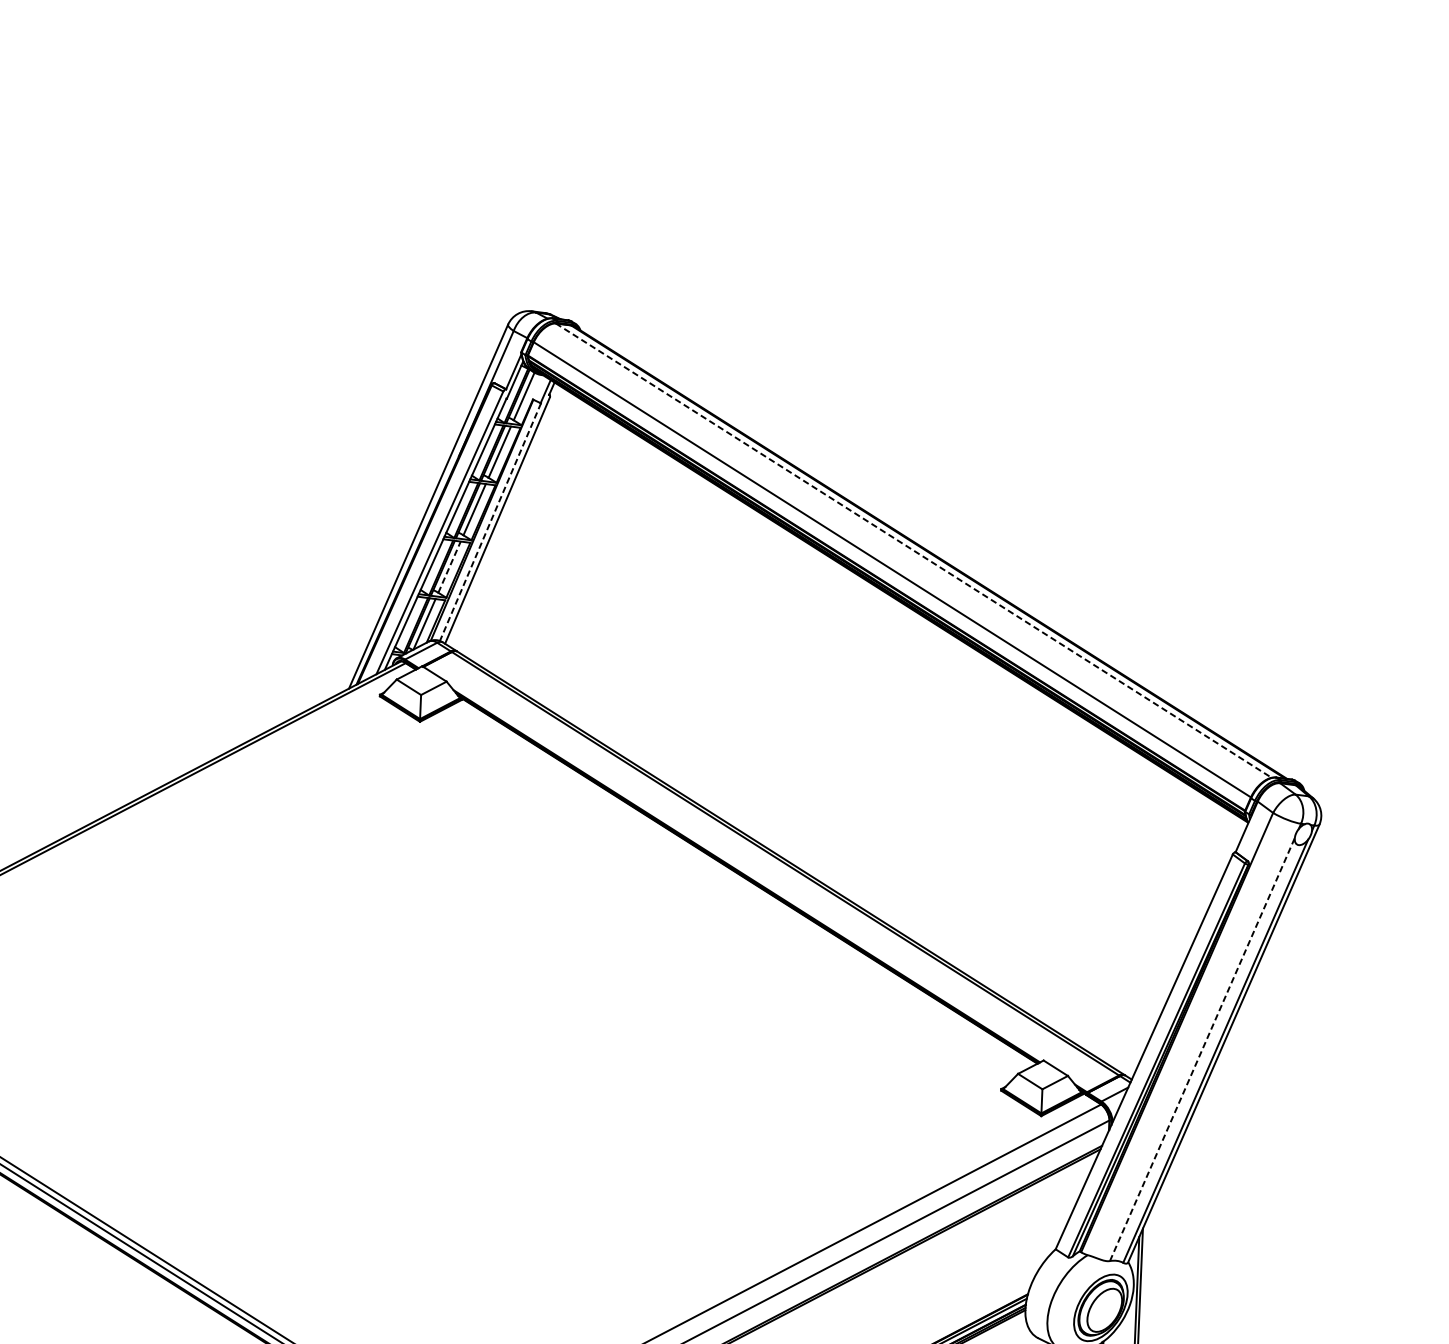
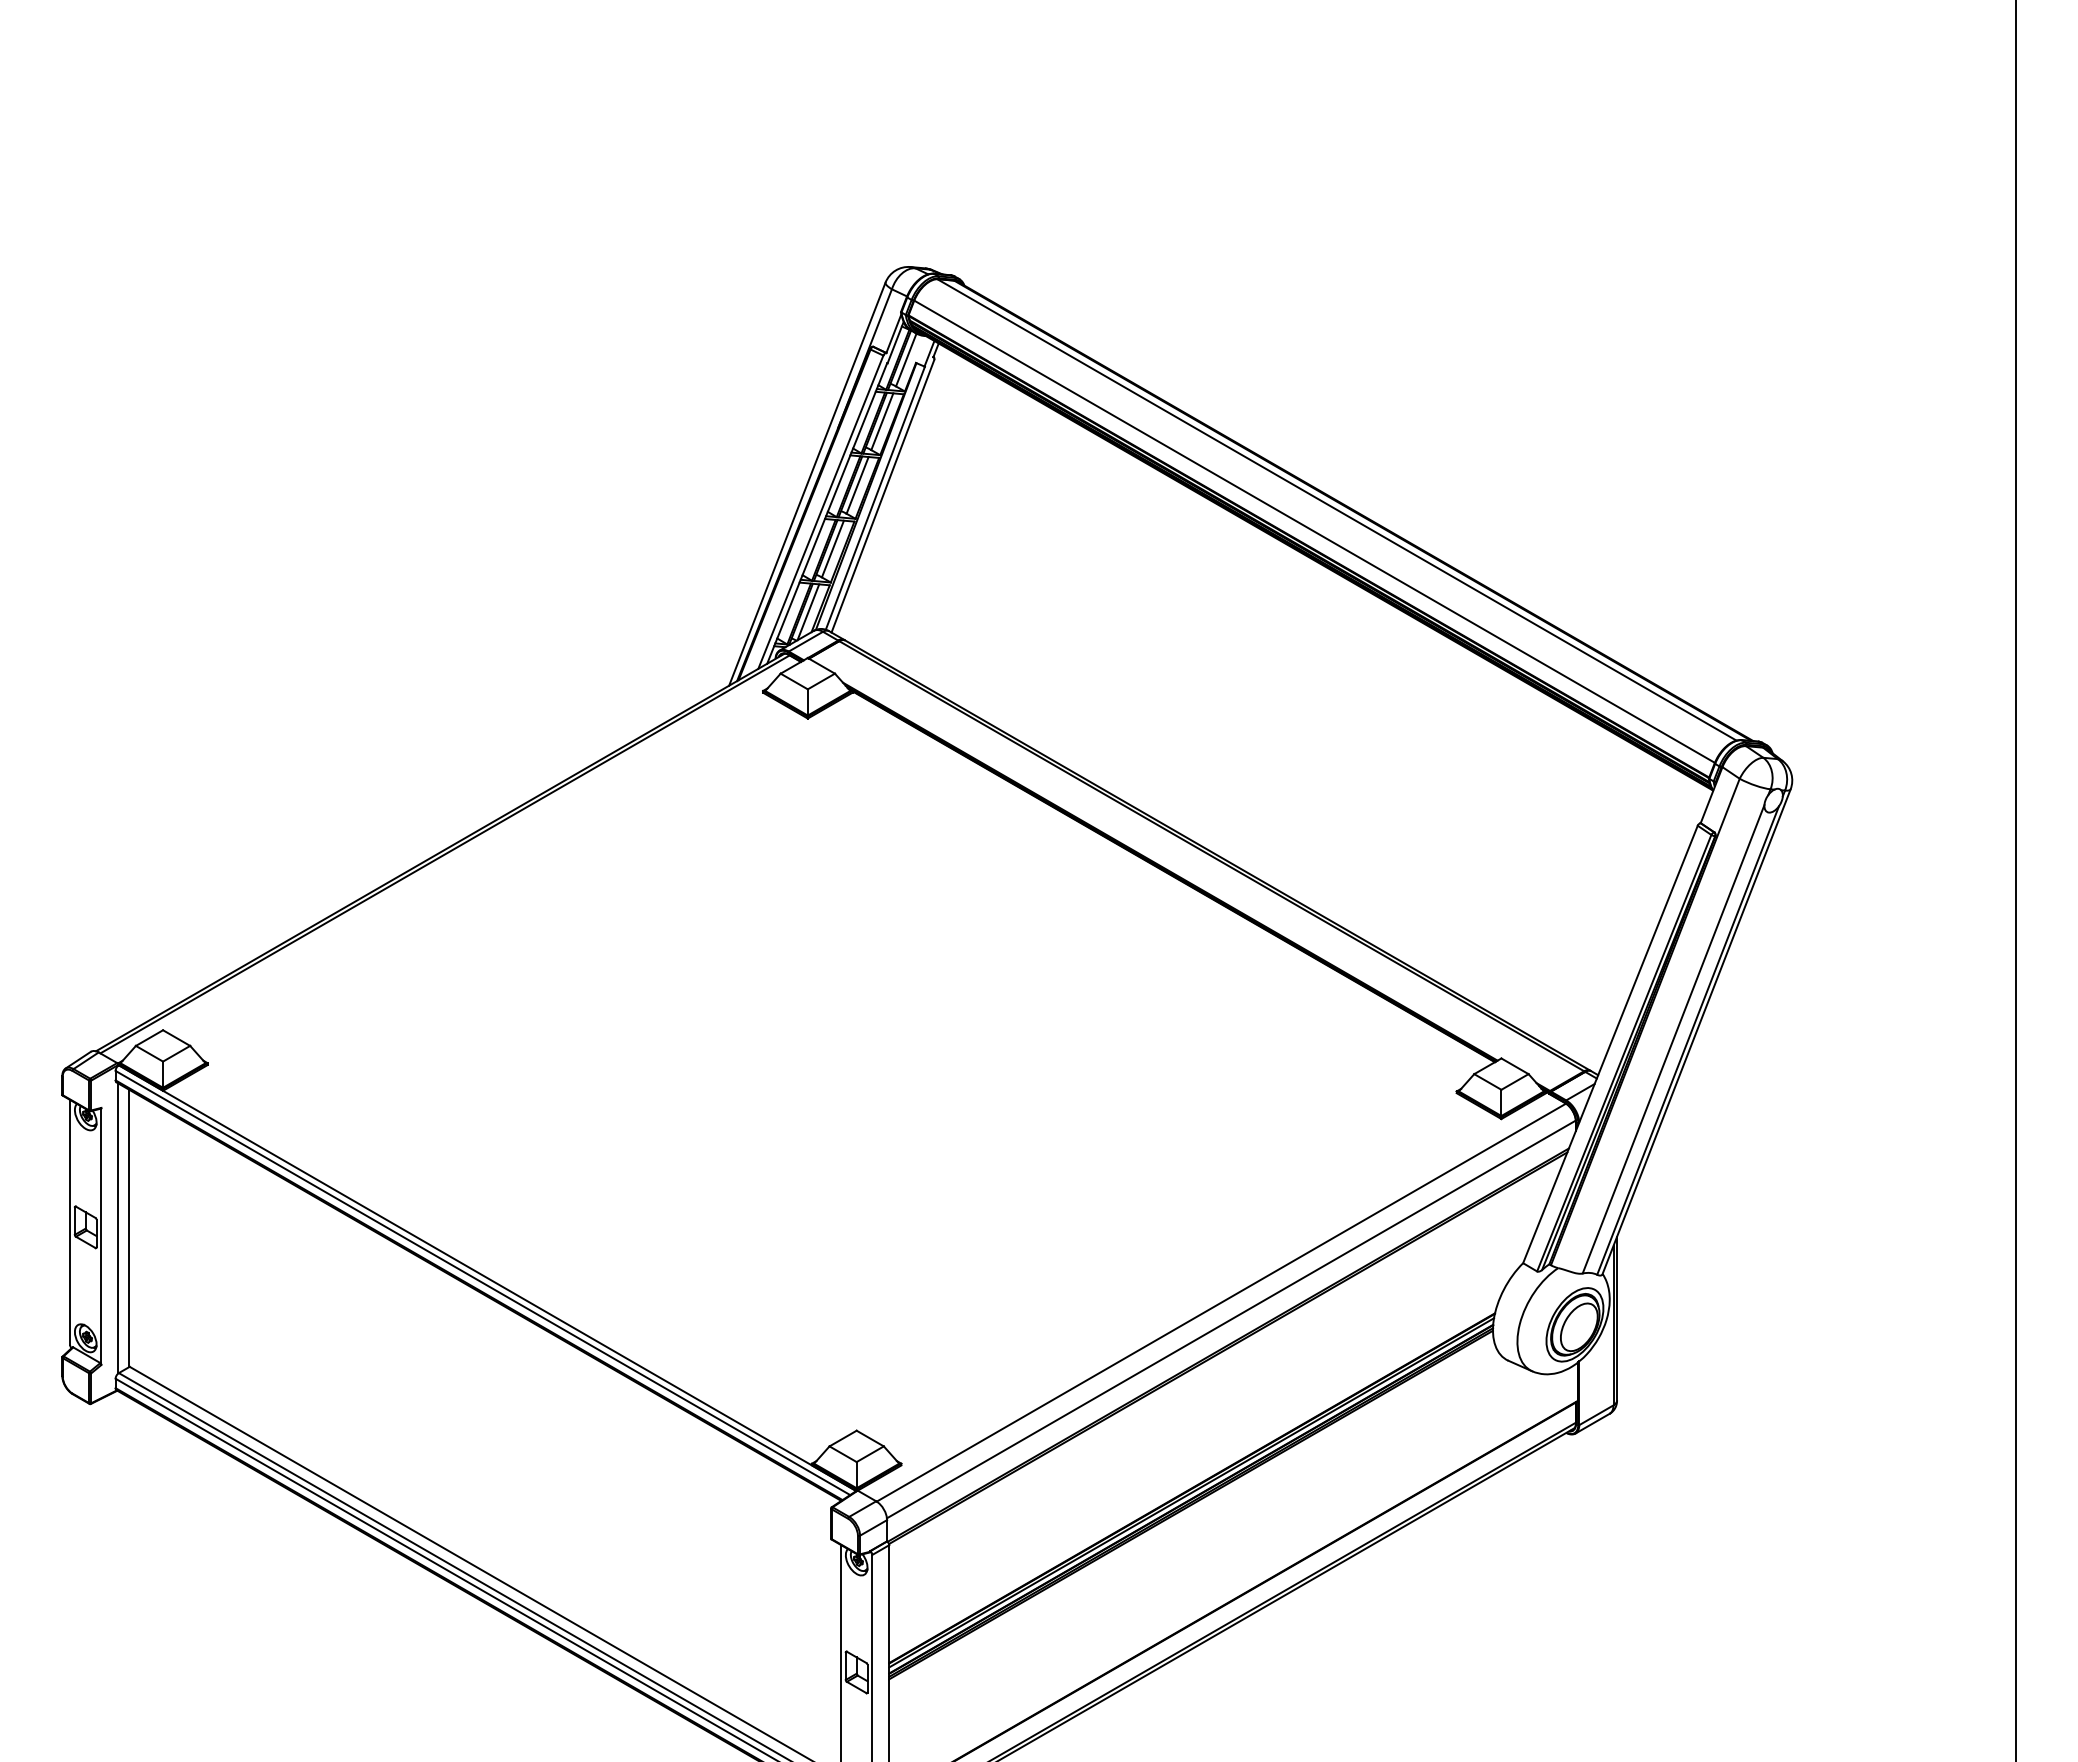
line: (490, 522) -> (875, 498), dashed -> solid
line: (914, 551) -> (1337, 510), dashed -> solid
line: (450, 566) -> (833, 548), dashed -> solid
line: (1202, 1048) -> (1673, 1038), dashed -> solid

